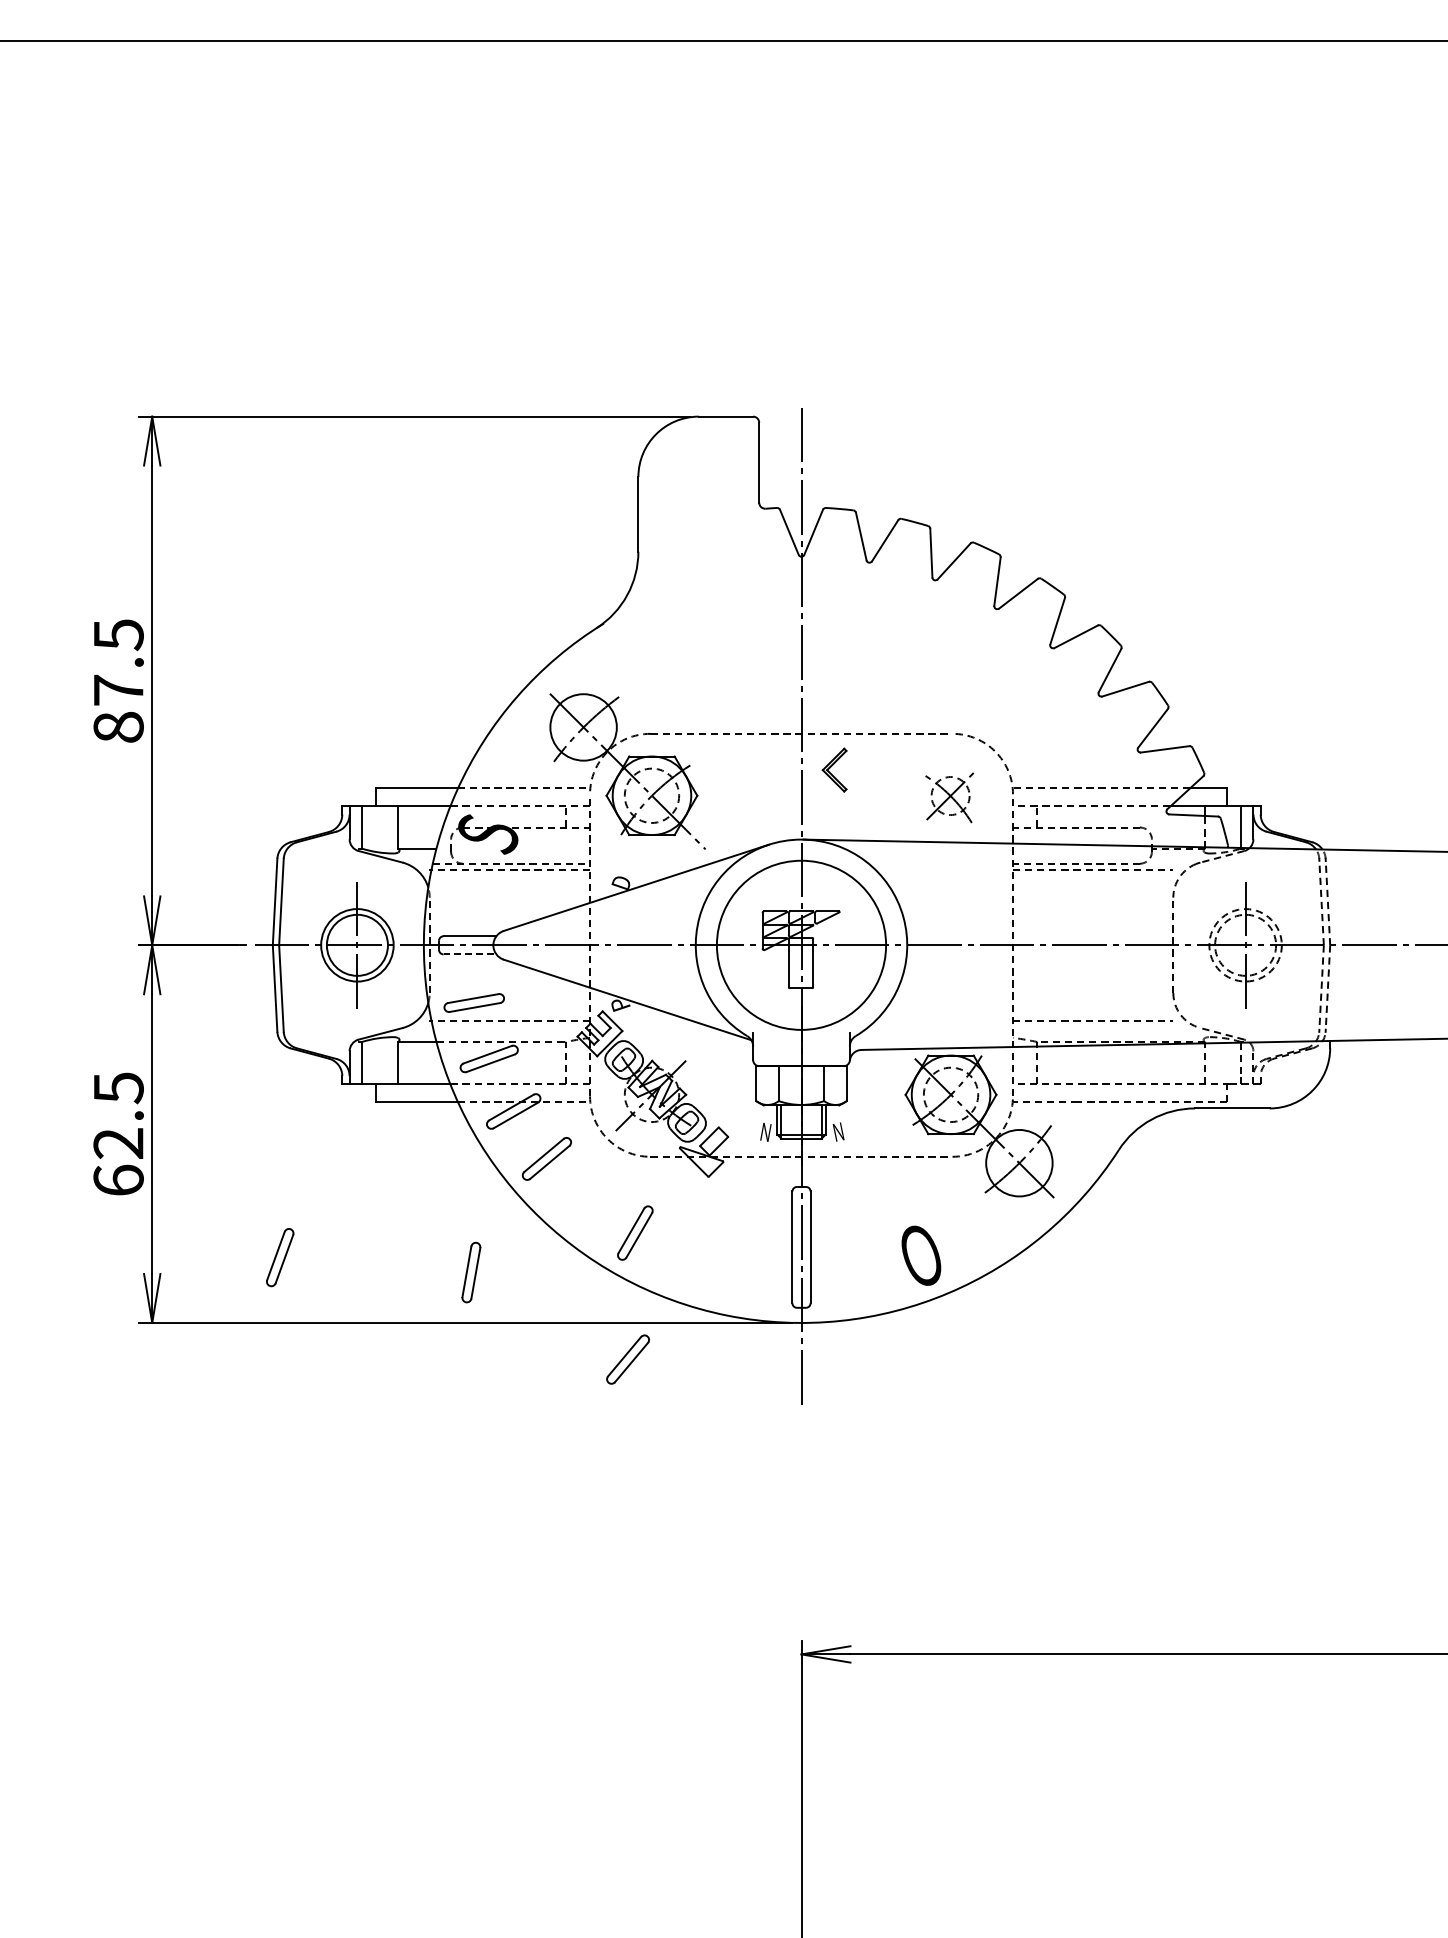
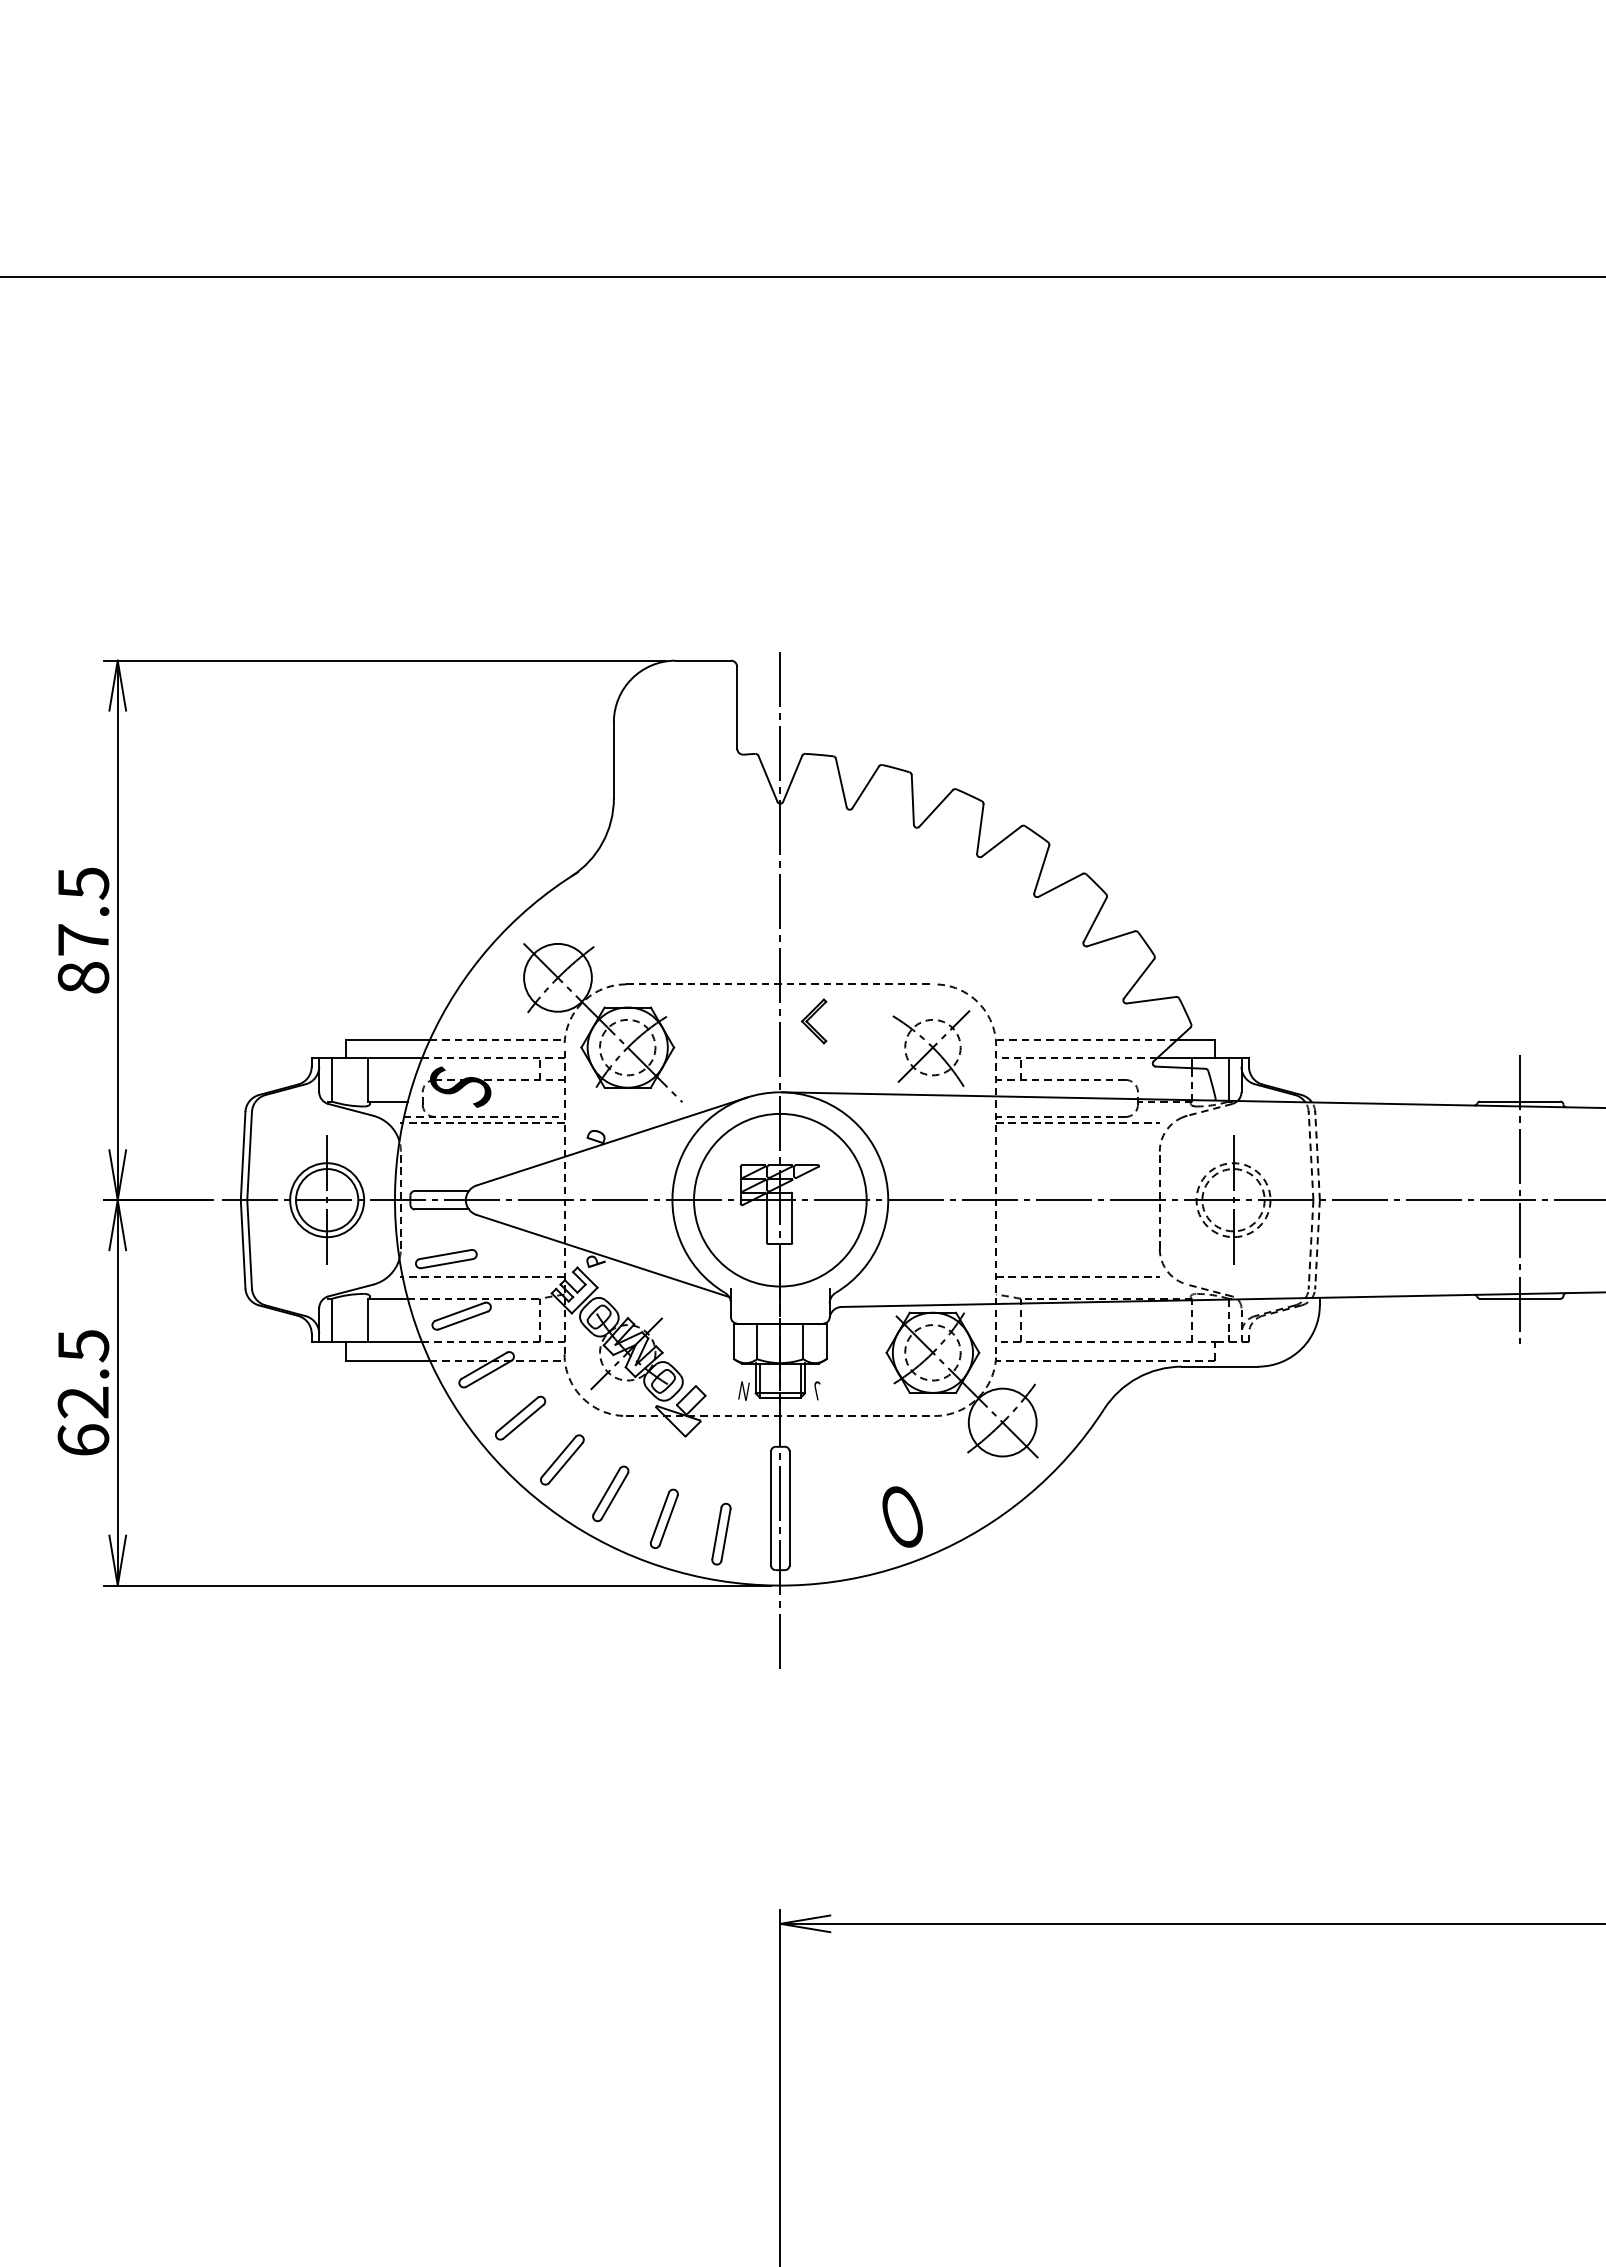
part: (949, 796) -> (931, 1048), size x1.43
line: (470, 954) -> (442, 1209), dashed -> solid
text: (838, 1131) -> (818, 1390), Ｎ -> Ｊ
part: (279, 1257) -> (663, 1518), moved
part: (471, 1271) -> (721, 1533), moved
part: (628, 1359) -> (562, 1459), moved

